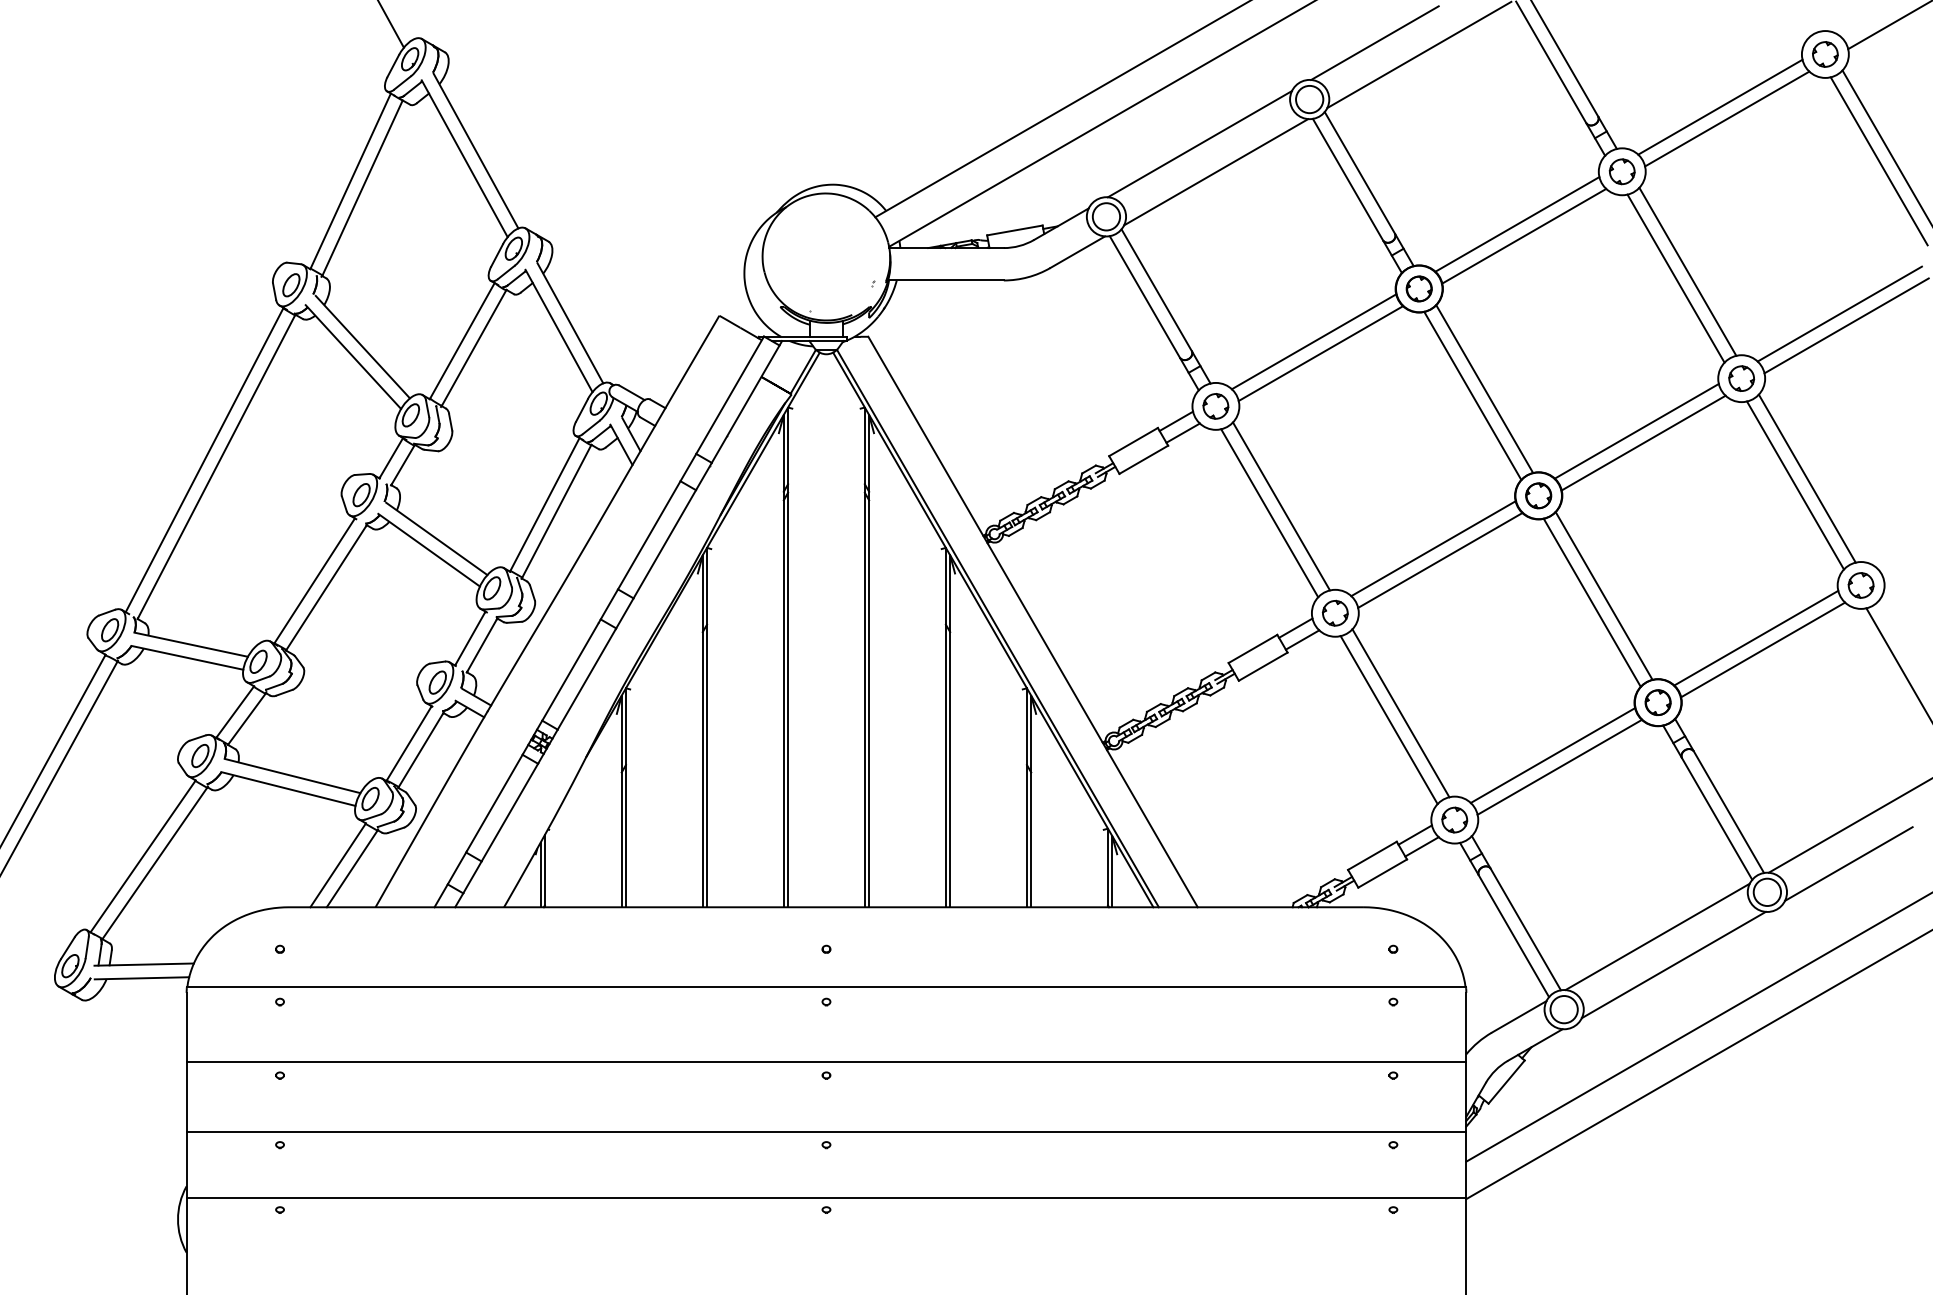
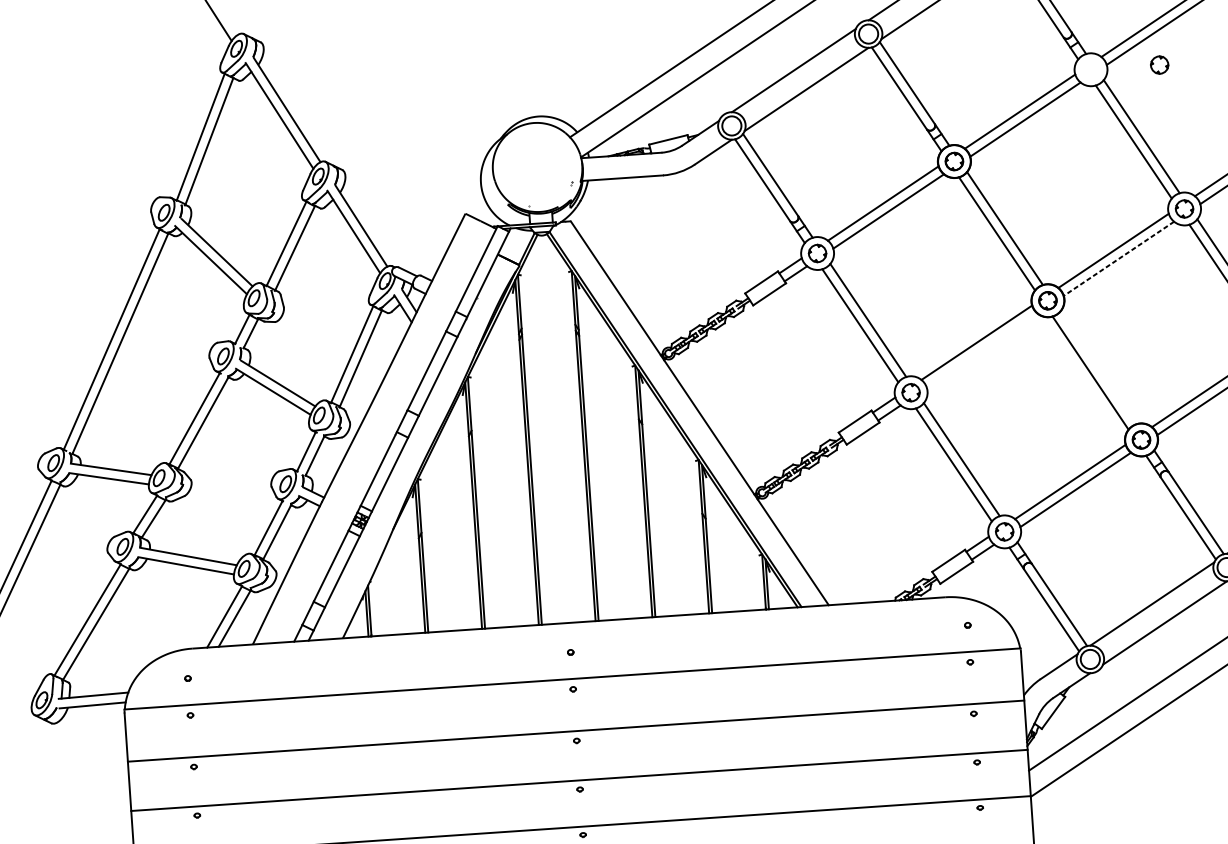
part: (1621, 171) -> (1159, 64), moved
line: (1643, 443) -> (1118, 259), solid -> dashed
line: (1440, 560) -> (982, 350), removed
line: (1603, 595) -> (1098, 367), removed

